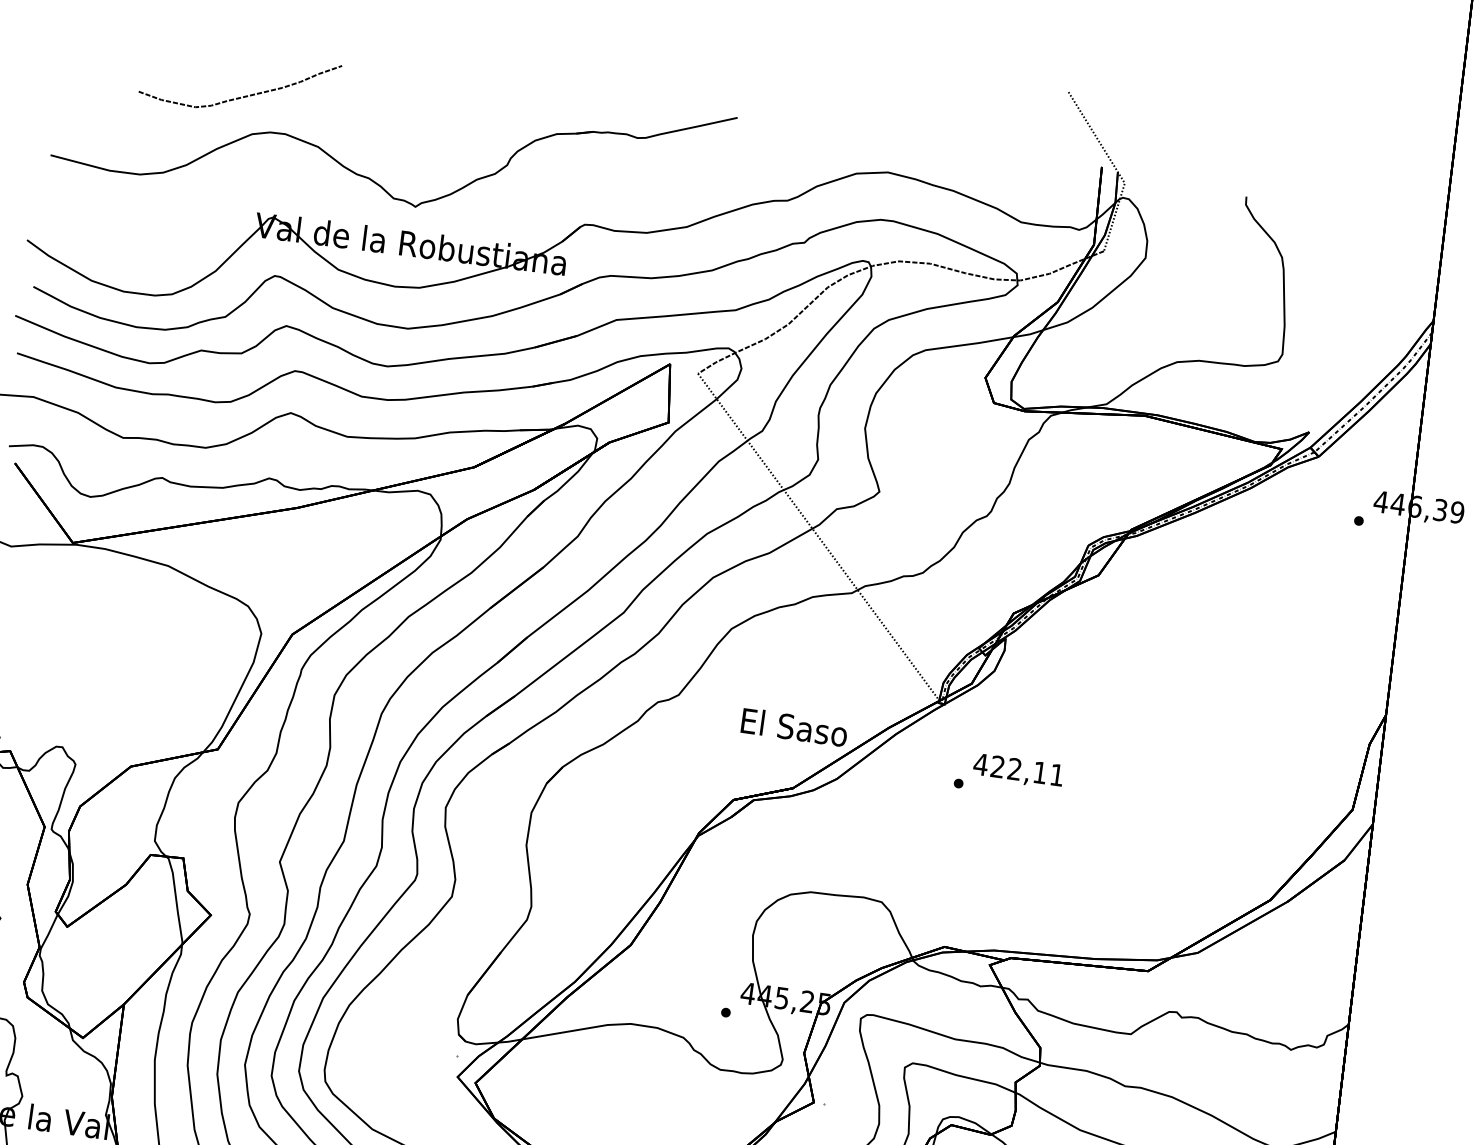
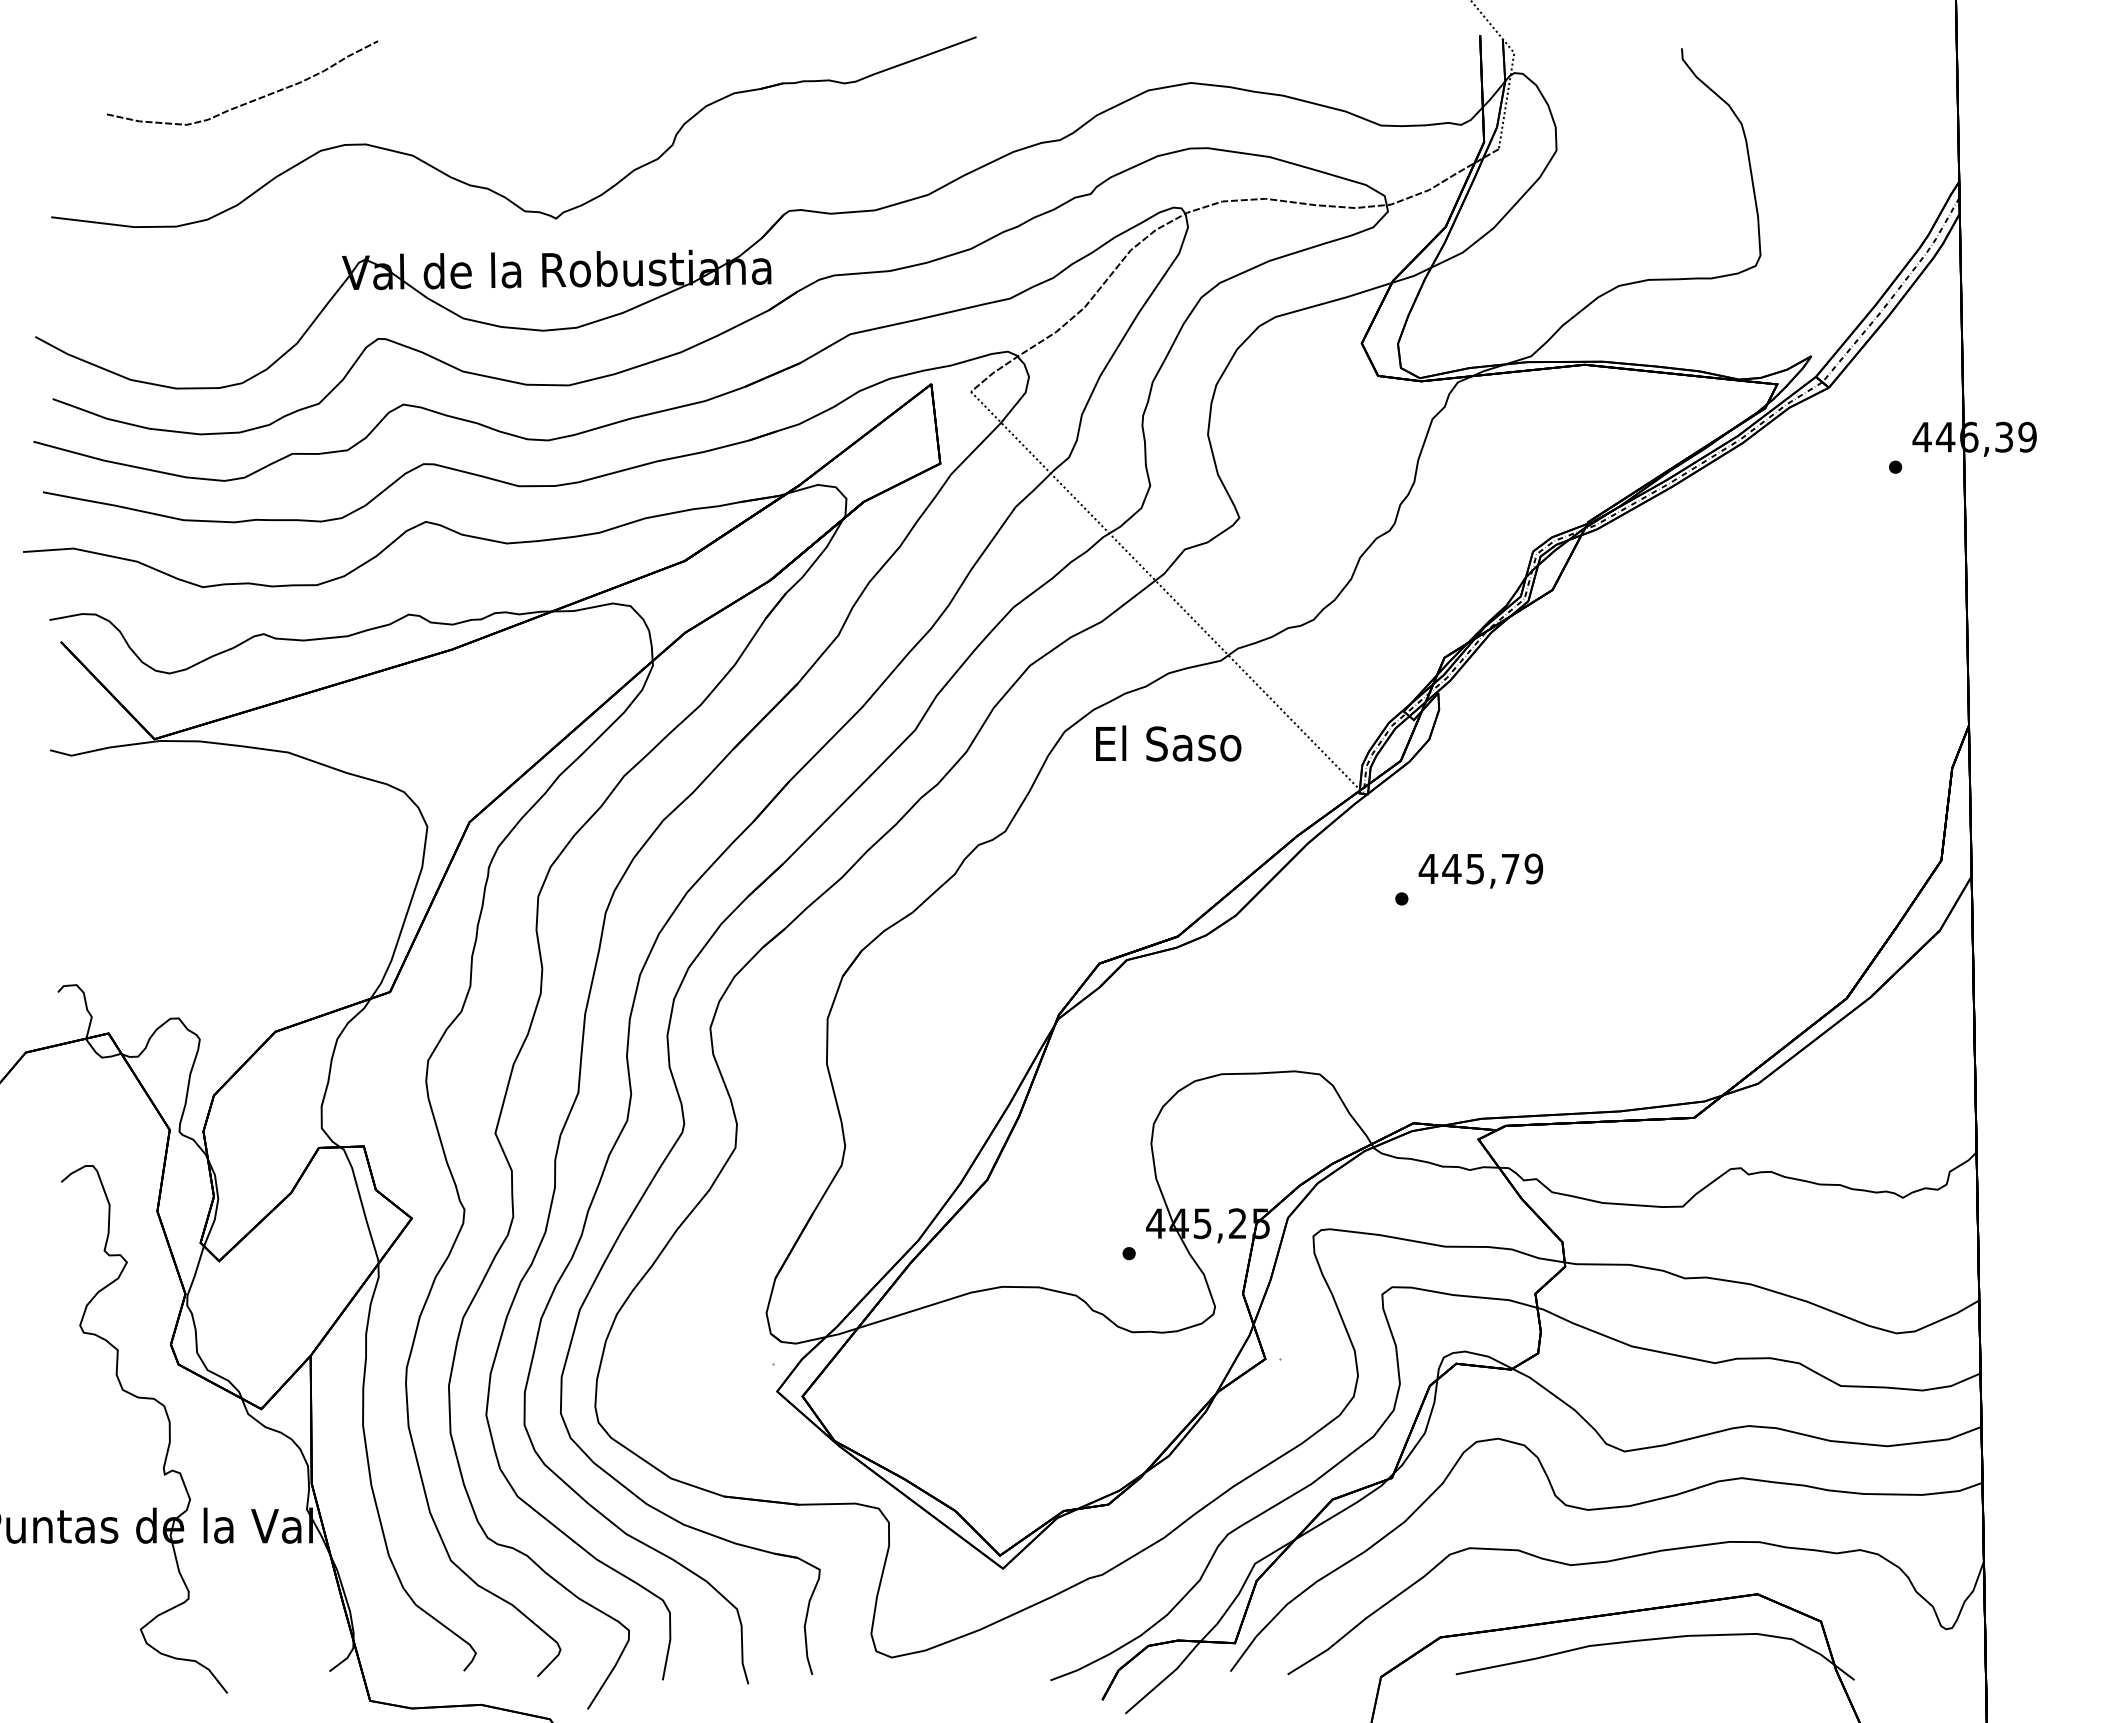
curve: (244, 96) -> (251, 100), moved
text: (794, 727) -> (1168, 743), moved
text: (1027, 770) -> (1492, 868), 422,11 -> 445,79

